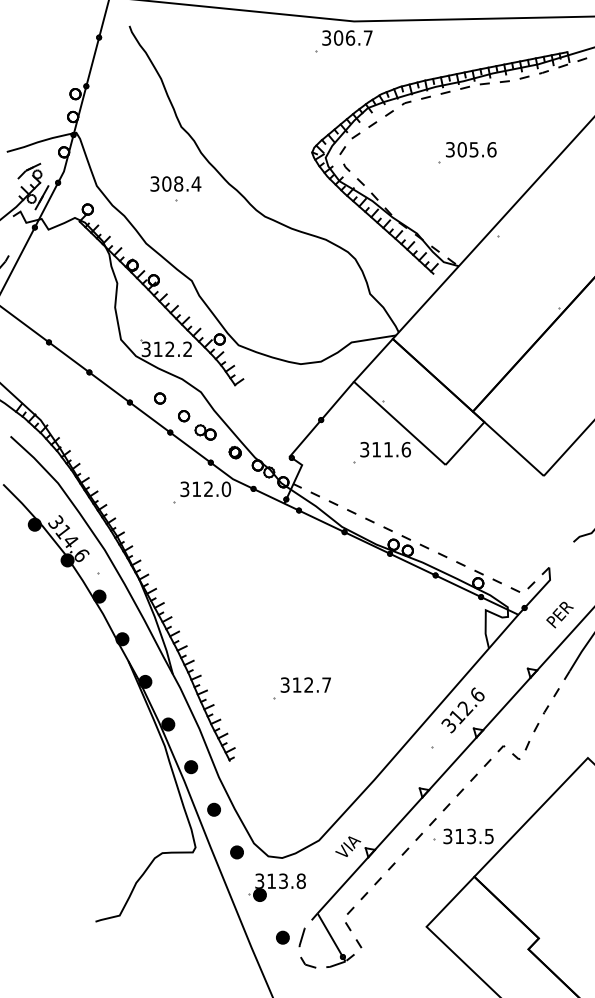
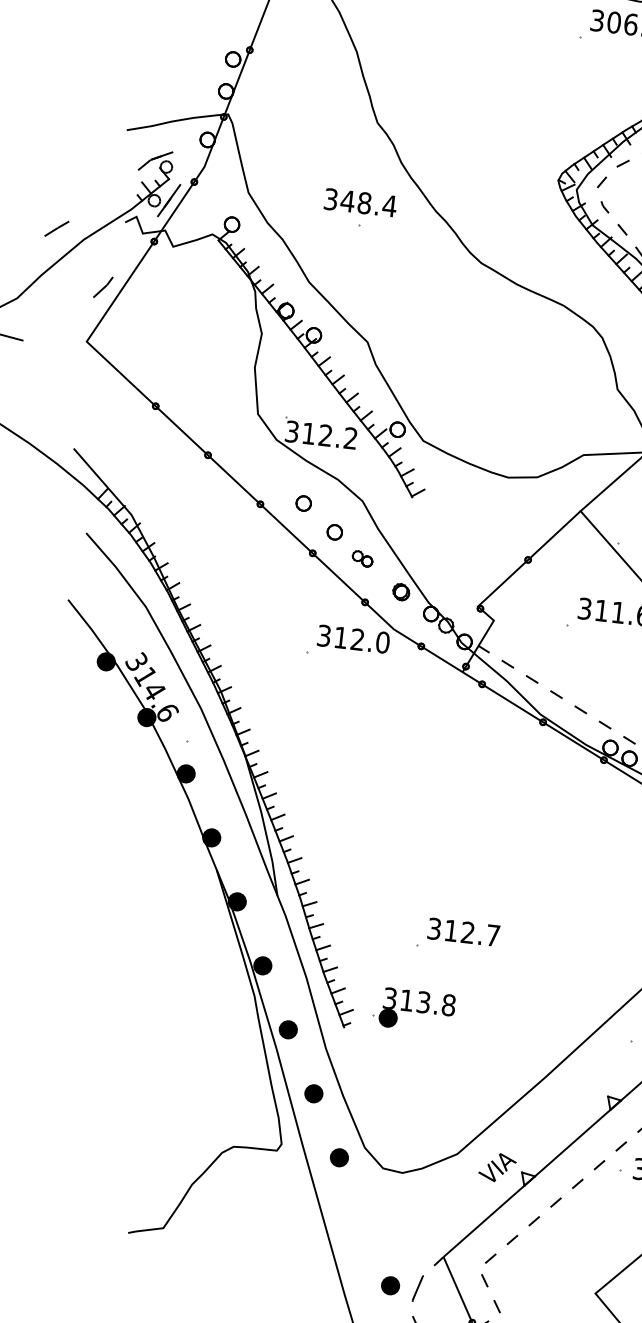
text: (166, 183) -> (347, 200), 308.4 -> 348.4
part: (205, 432) -> (362, 558), size x0.7
part: (276, 887) -> (412, 1010), moved

